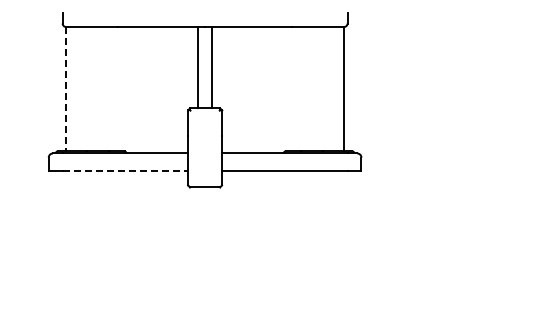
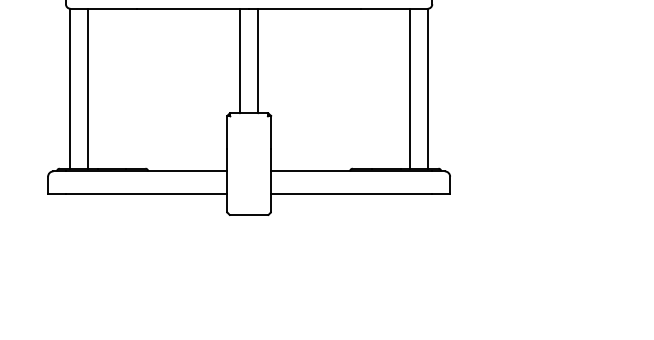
line: (66, 89) -> (70, 89), dashed -> solid
line: (80, 89) -> (88, 89), added
line: (330, 89) -> (410, 89), added
line: (125, 170) -> (146, 193), dashed -> solid

